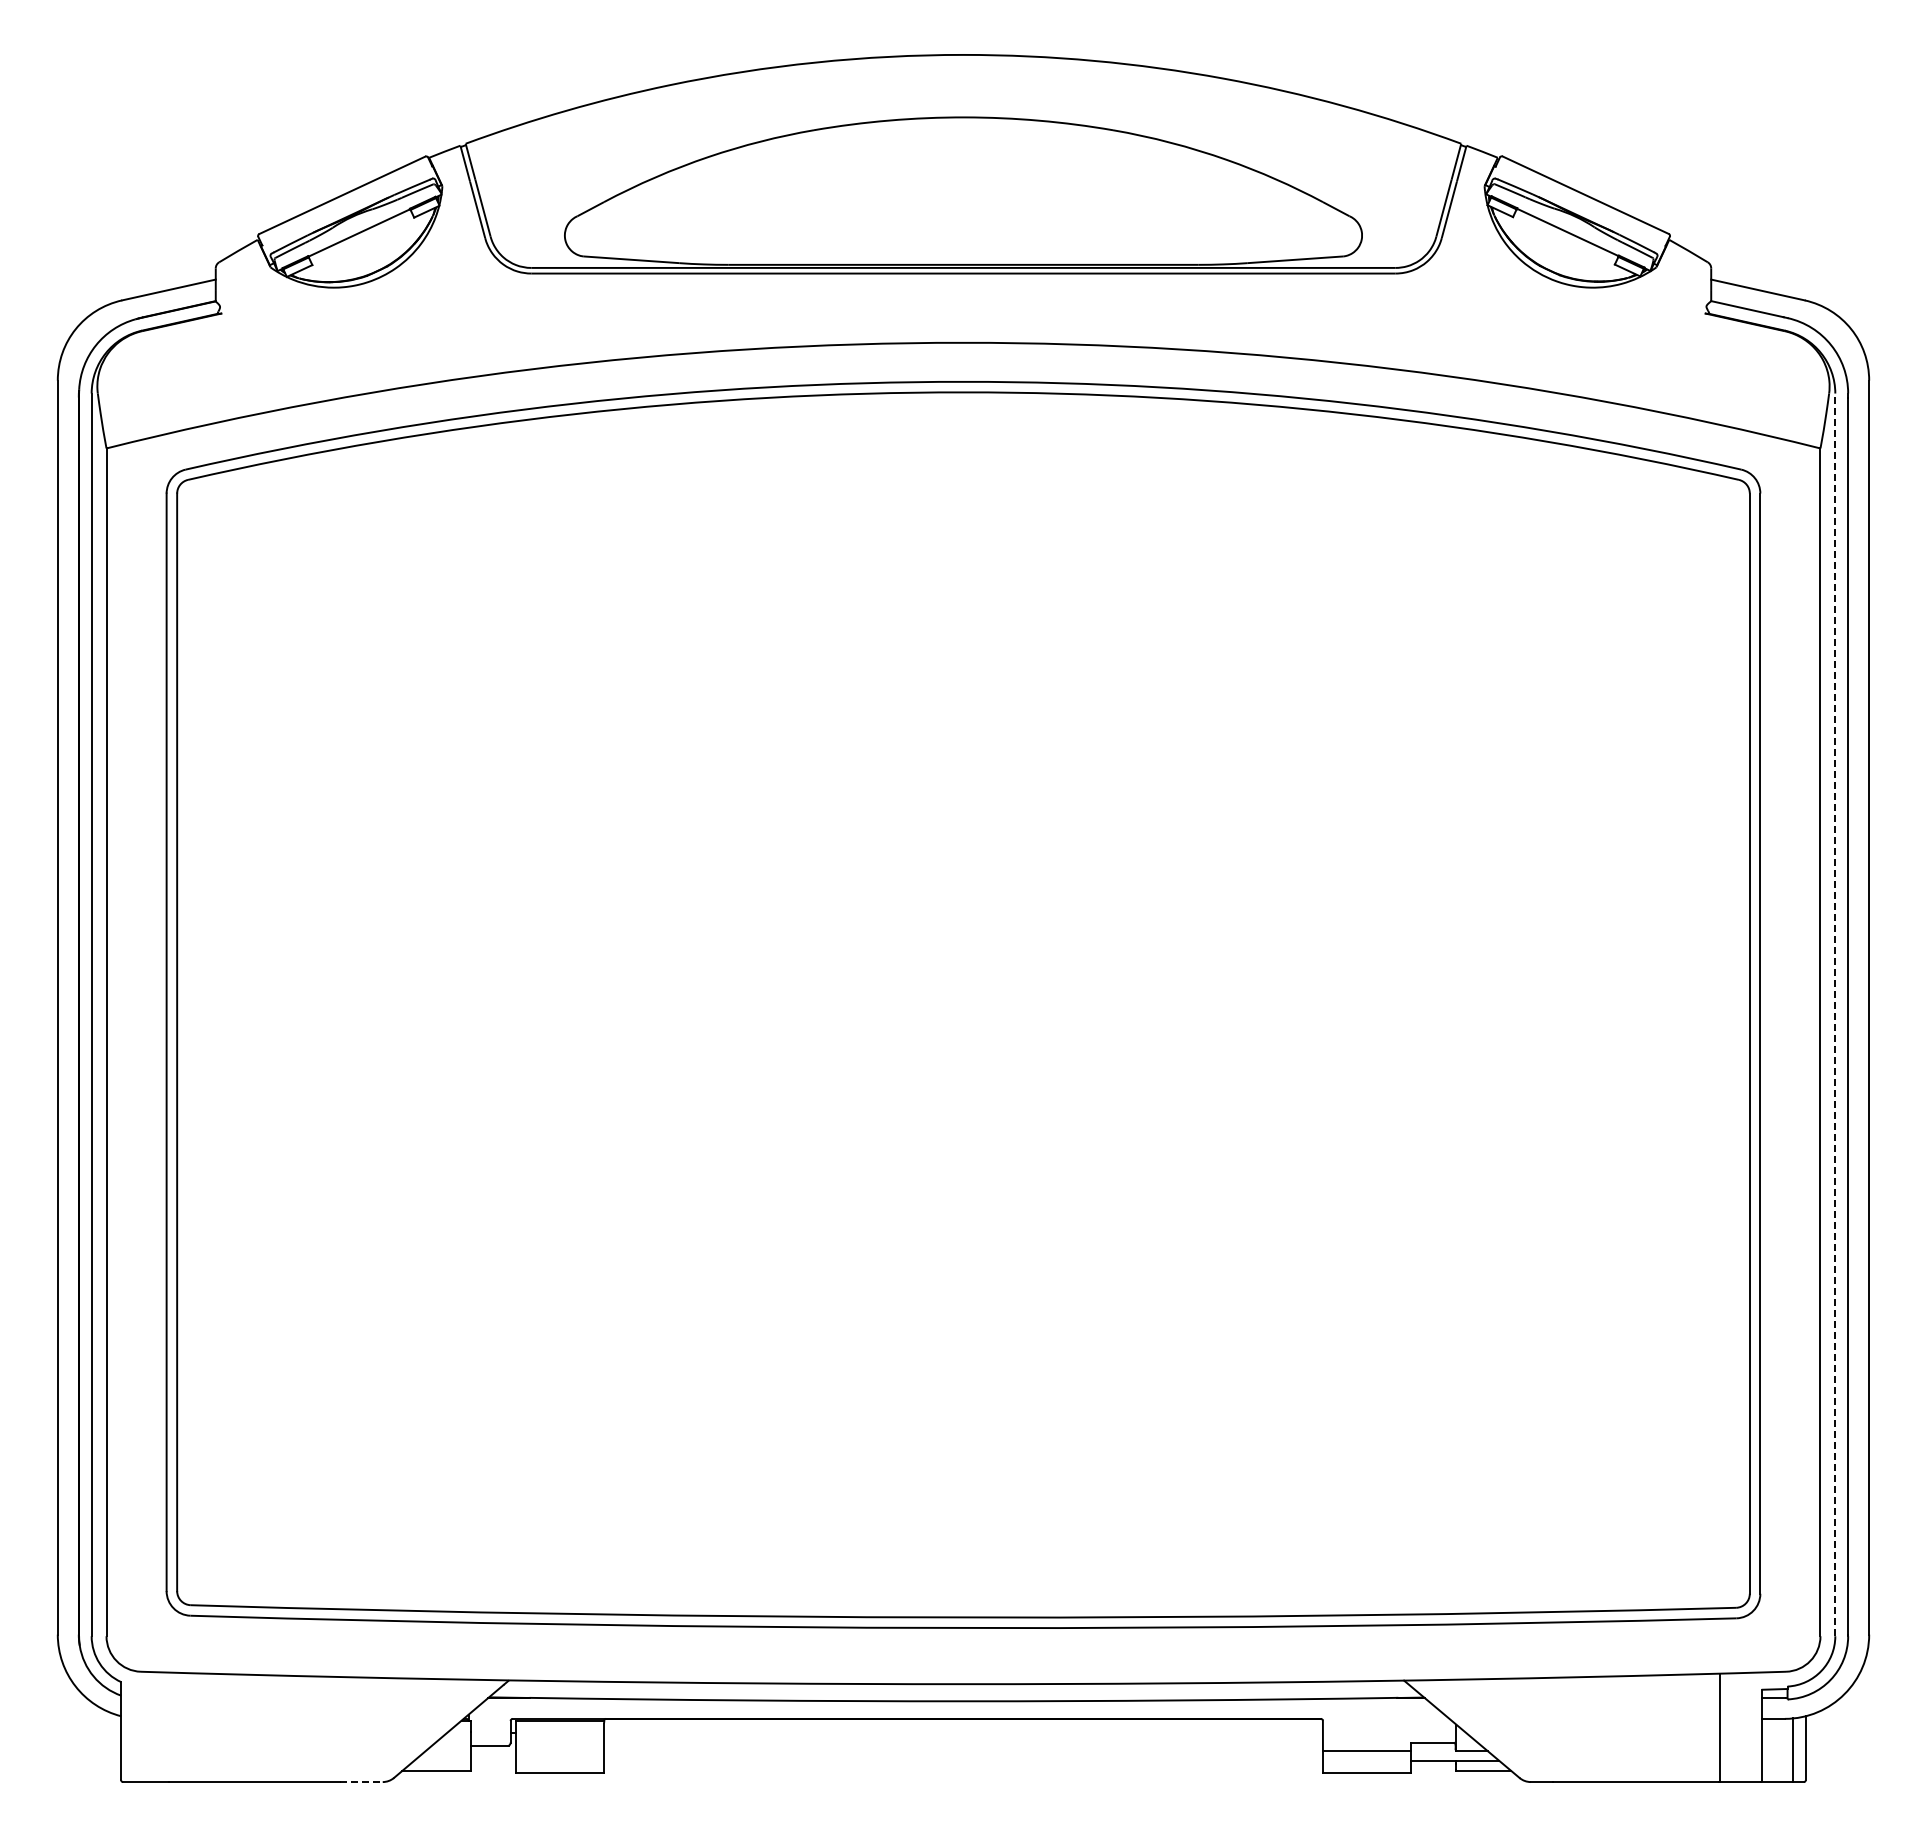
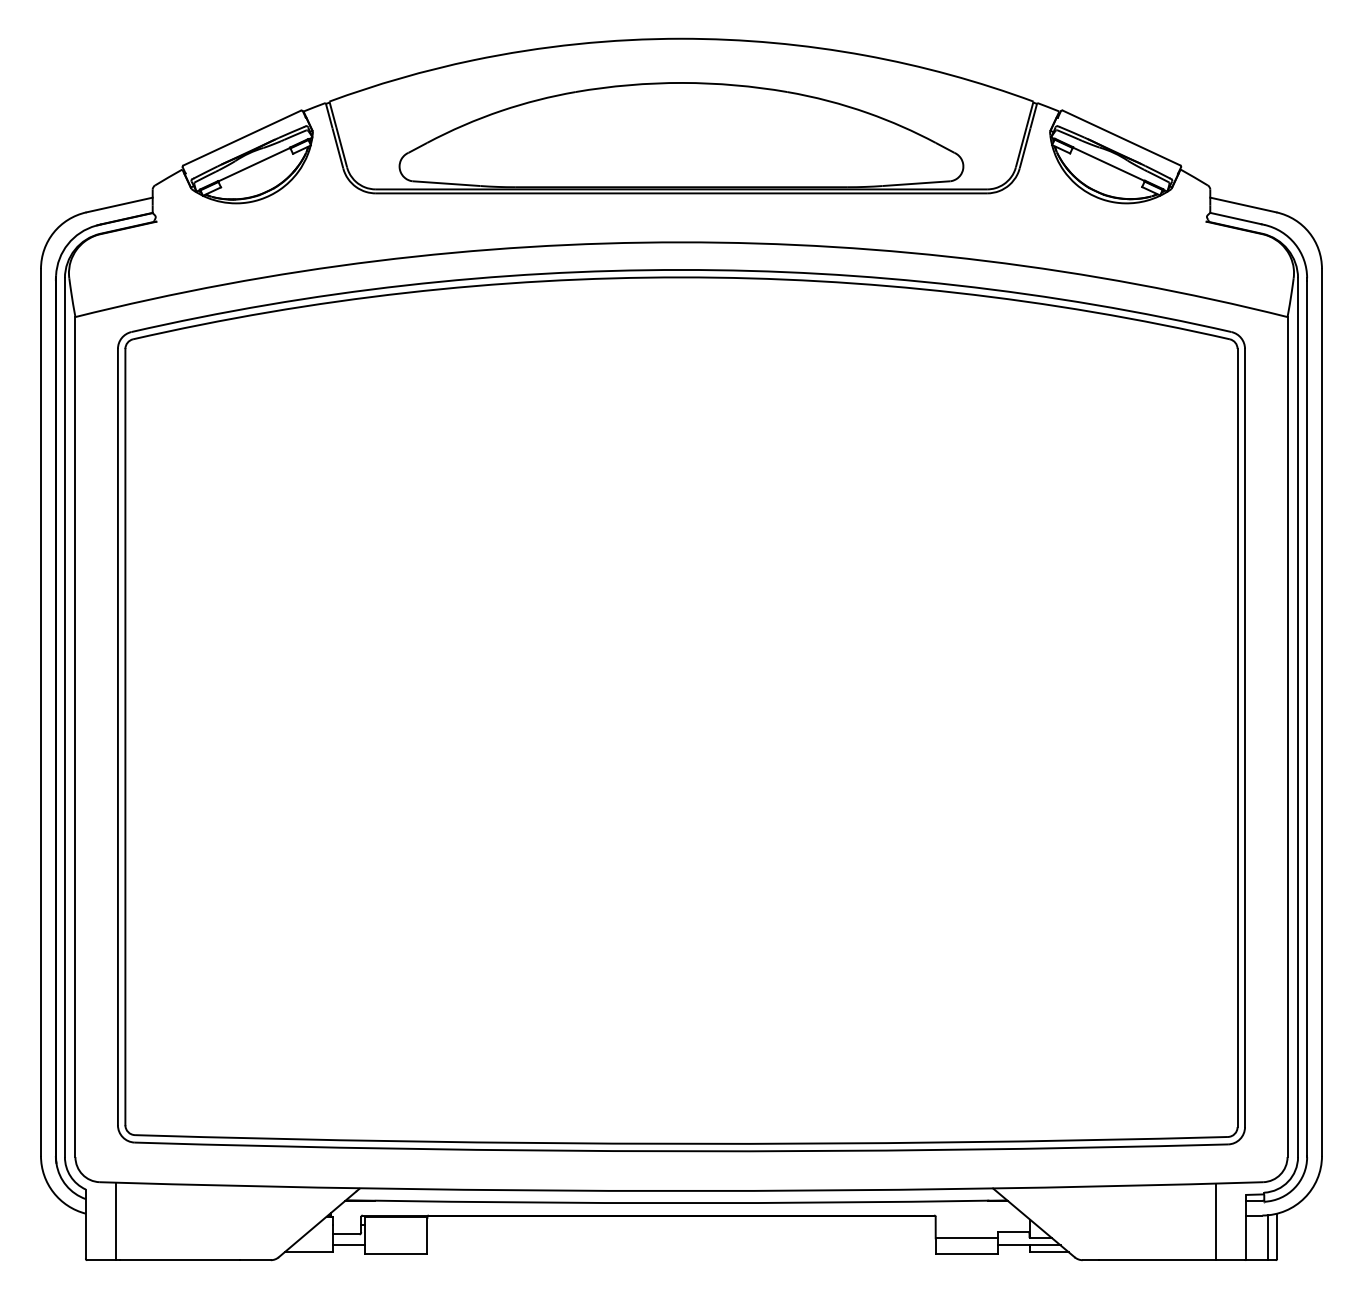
line: (1835, 1014) -> (1298, 717), dashed -> solid
line: (163, 1727) -> (115, 1221), added
line: (492, 1761) -> (348, 1245), added
line: (361, 1782) -> (255, 1260), dashed -> solid

